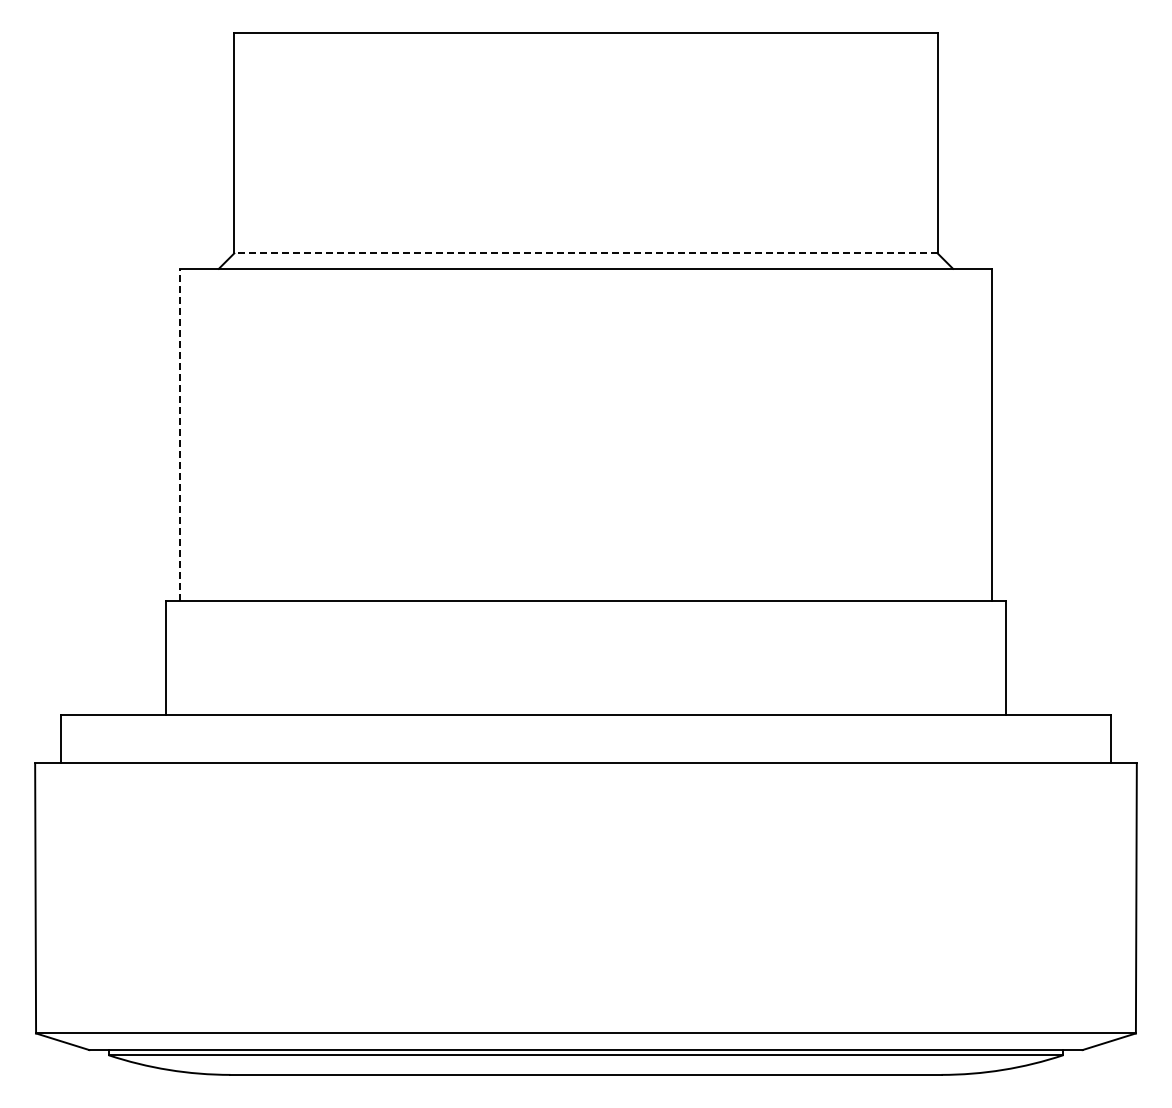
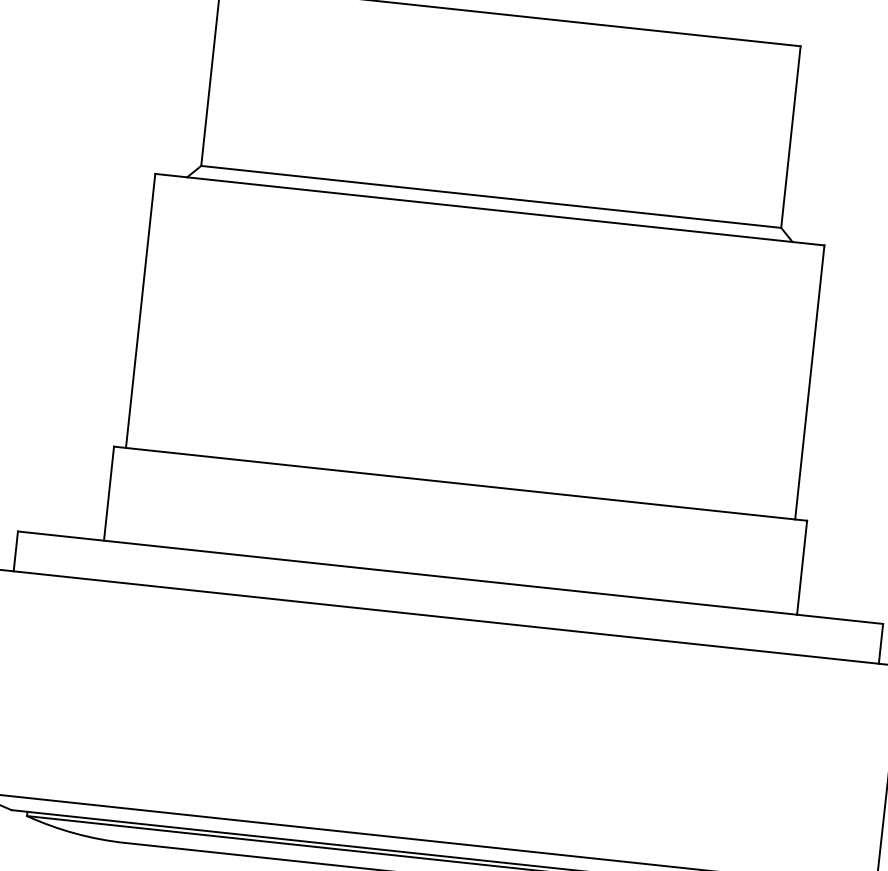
line: (585, 253) -> (490, 196), dashed -> solid
line: (180, 434) -> (140, 310), dashed -> solid

